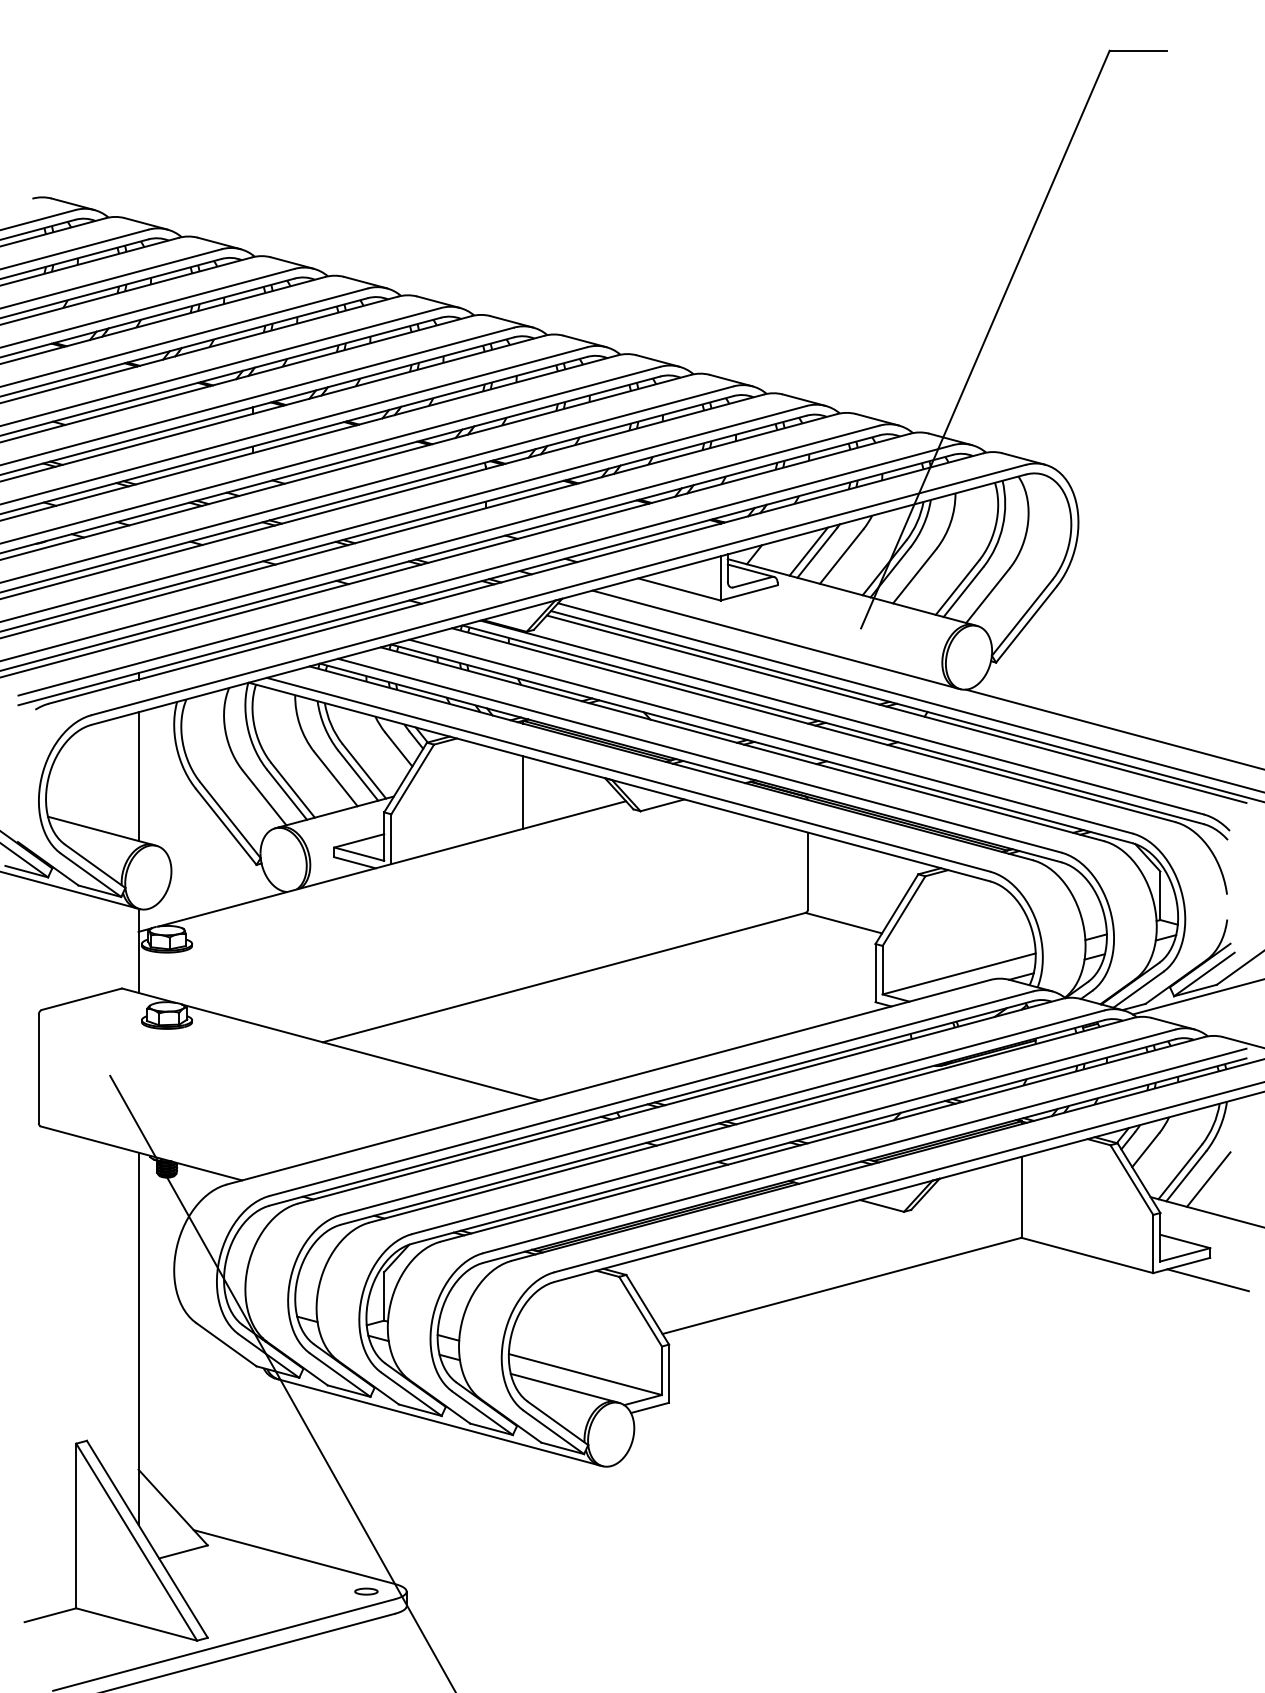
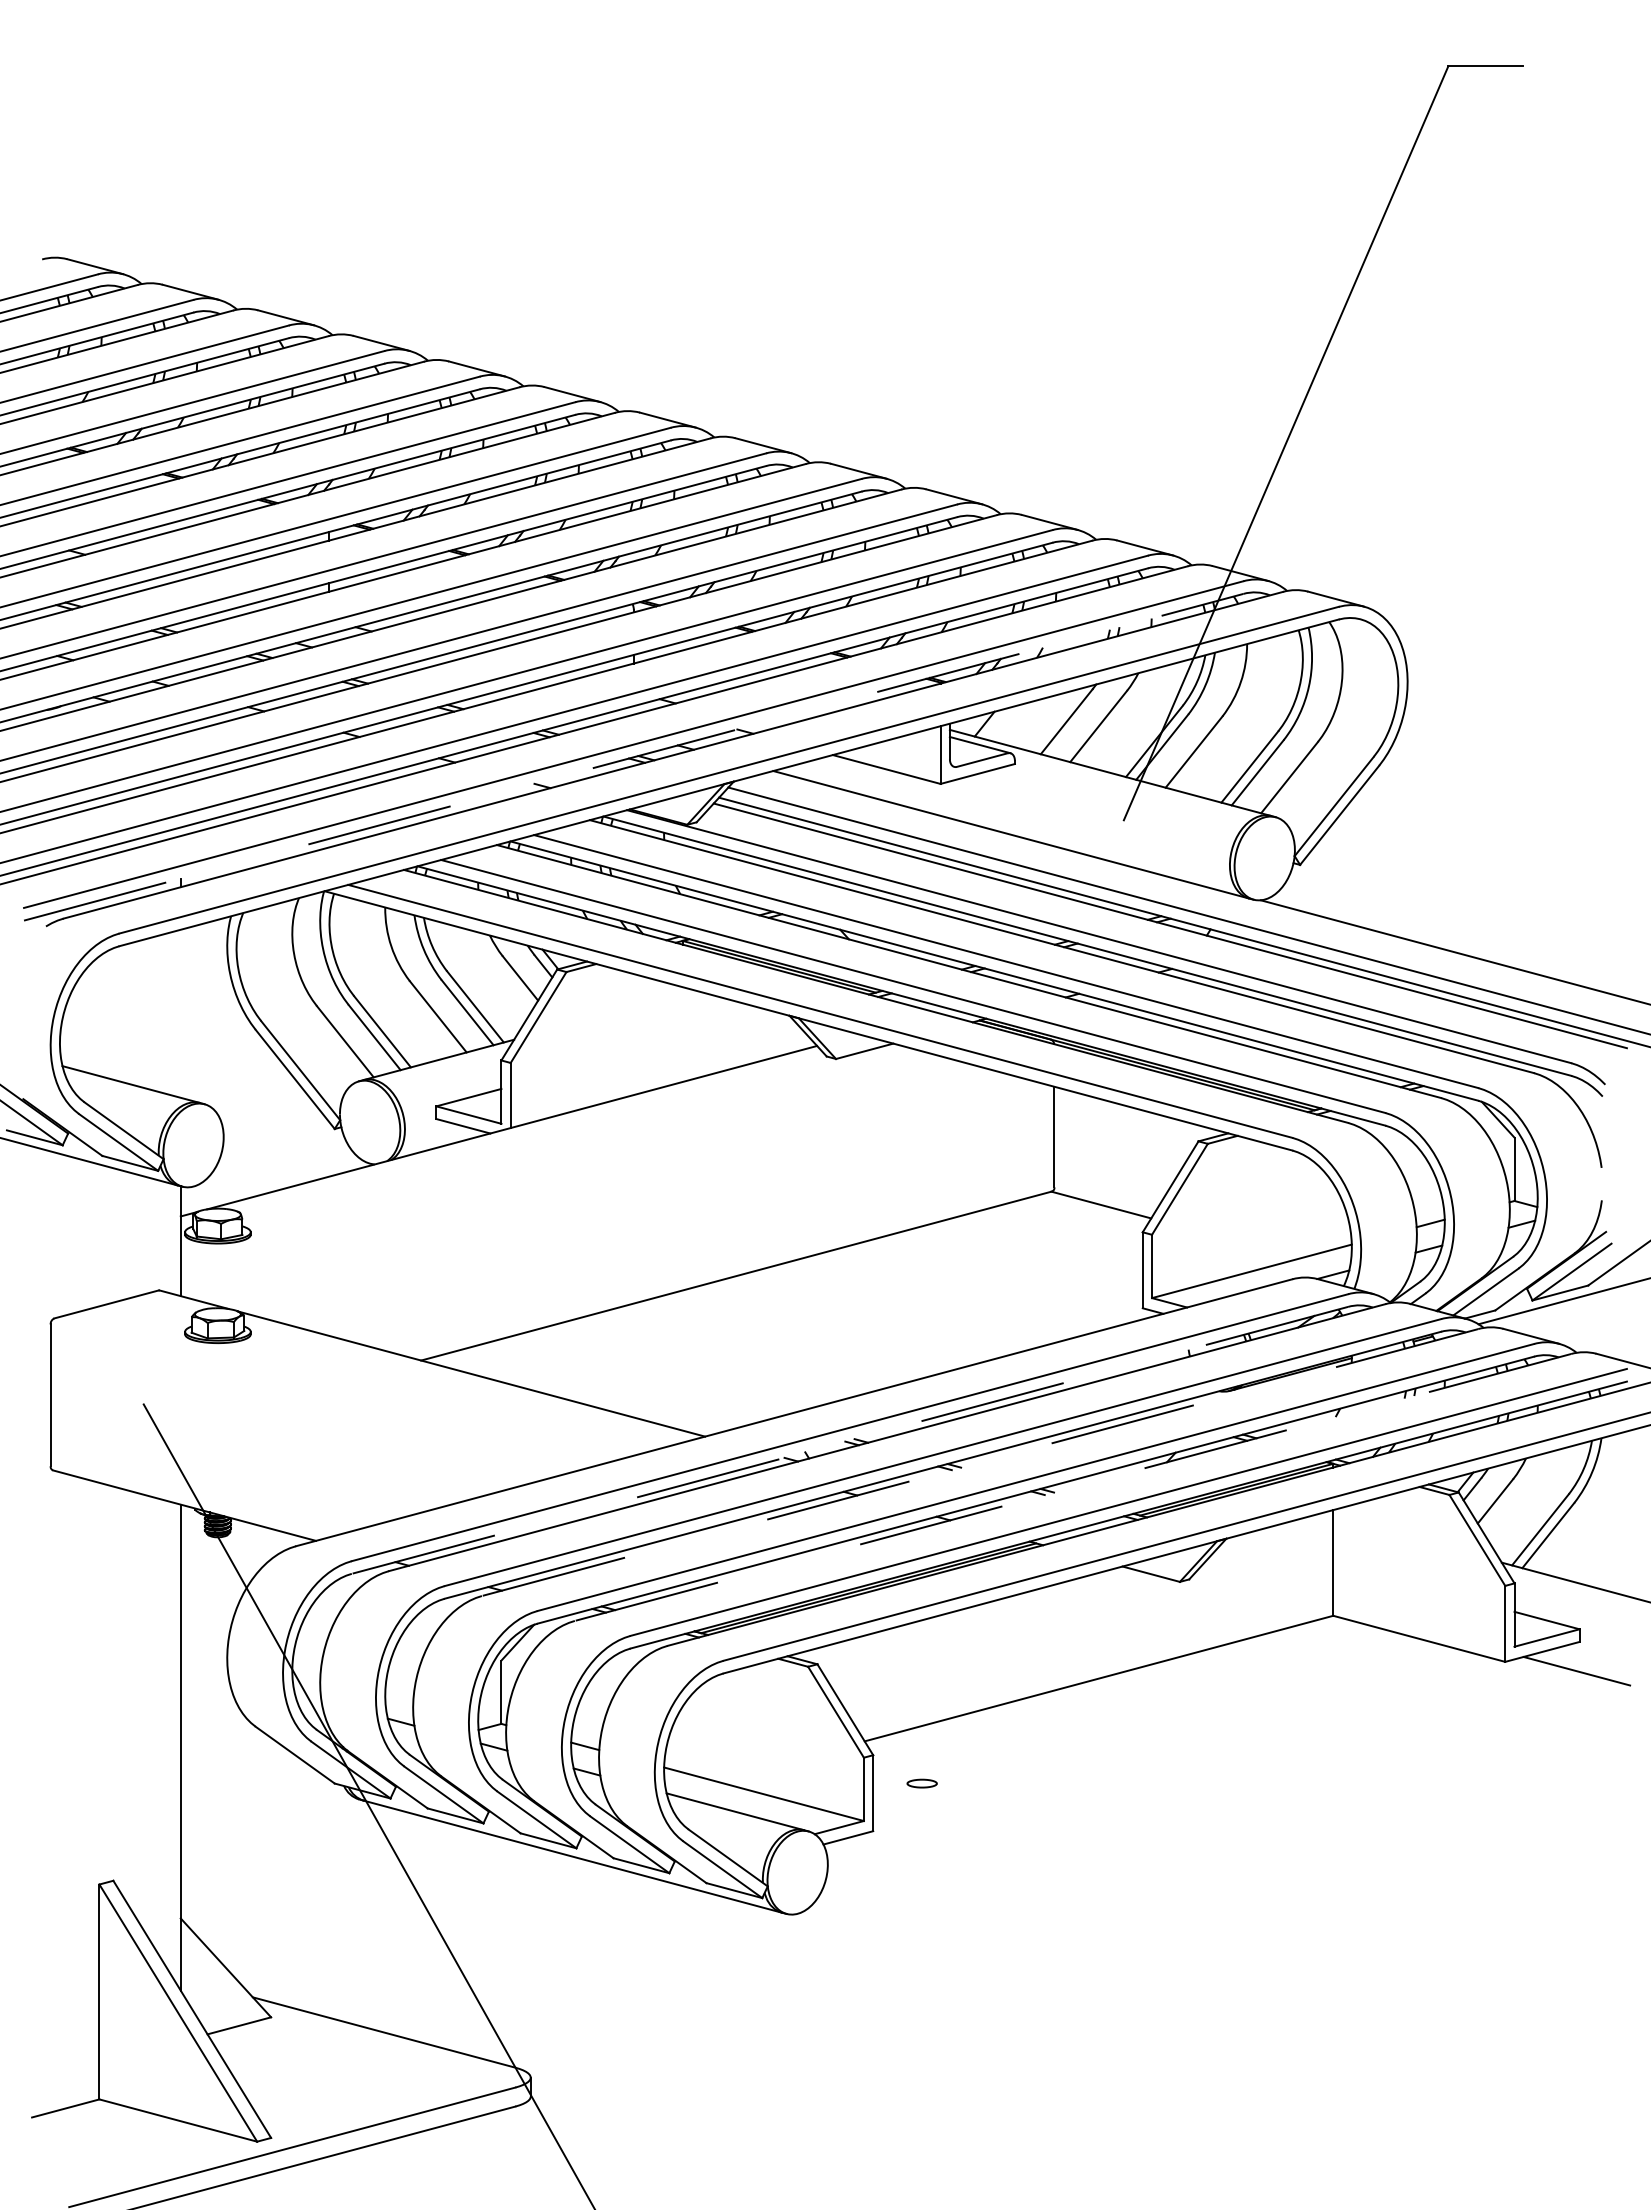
line: (808, 551) -> (1055, 719), removed
line: (486, 580) -> (634, 757), solid -> dashed
line: (138, 776) -> (180, 1013), removed
line: (522, 792) -> (682, 1034), removed
line: (650, 1103) -> (849, 1440), solid -> dashed
line: (751, 1120) -> (980, 1462), solid -> dashed
line: (822, 1139) -> (1073, 1487), solid -> dashed
line: (1208, 1179) -> (1577, 1539), removed
part: (365, 1591) -> (921, 1783), moved

